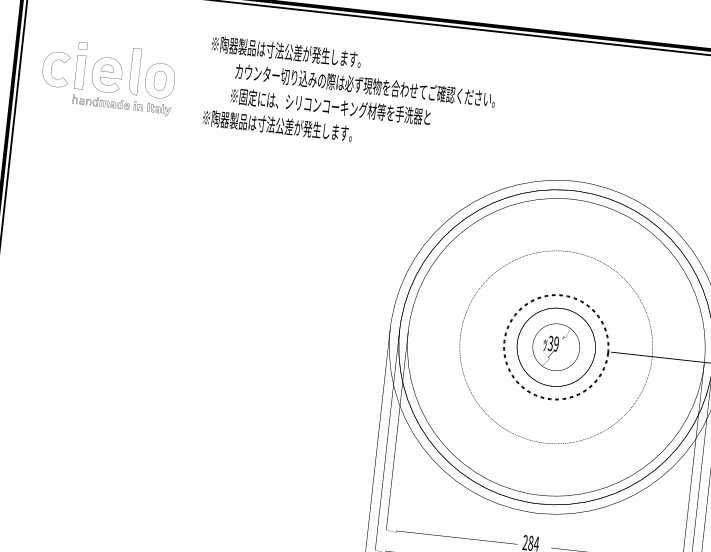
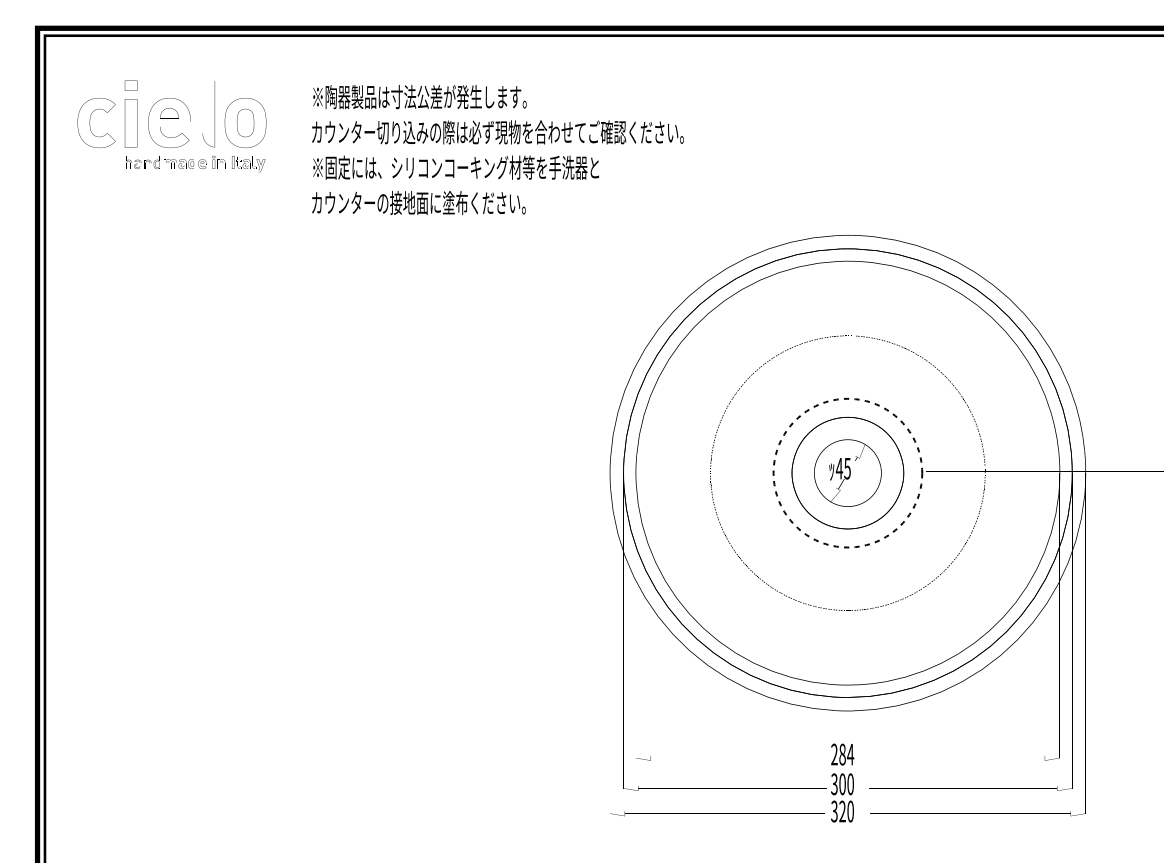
part: (108, 72) -> (171, 118), moved
text: (365, 85) -> (497, 132), moved
text: (331, 106) -> (456, 167), moved
text: (275, 125) -> (416, 203), ※陶器製品は寸法公差が発生します。 -> カウンターの接地面に塗布ください。
text: (552, 343) -> (842, 468), 39 -> 45

